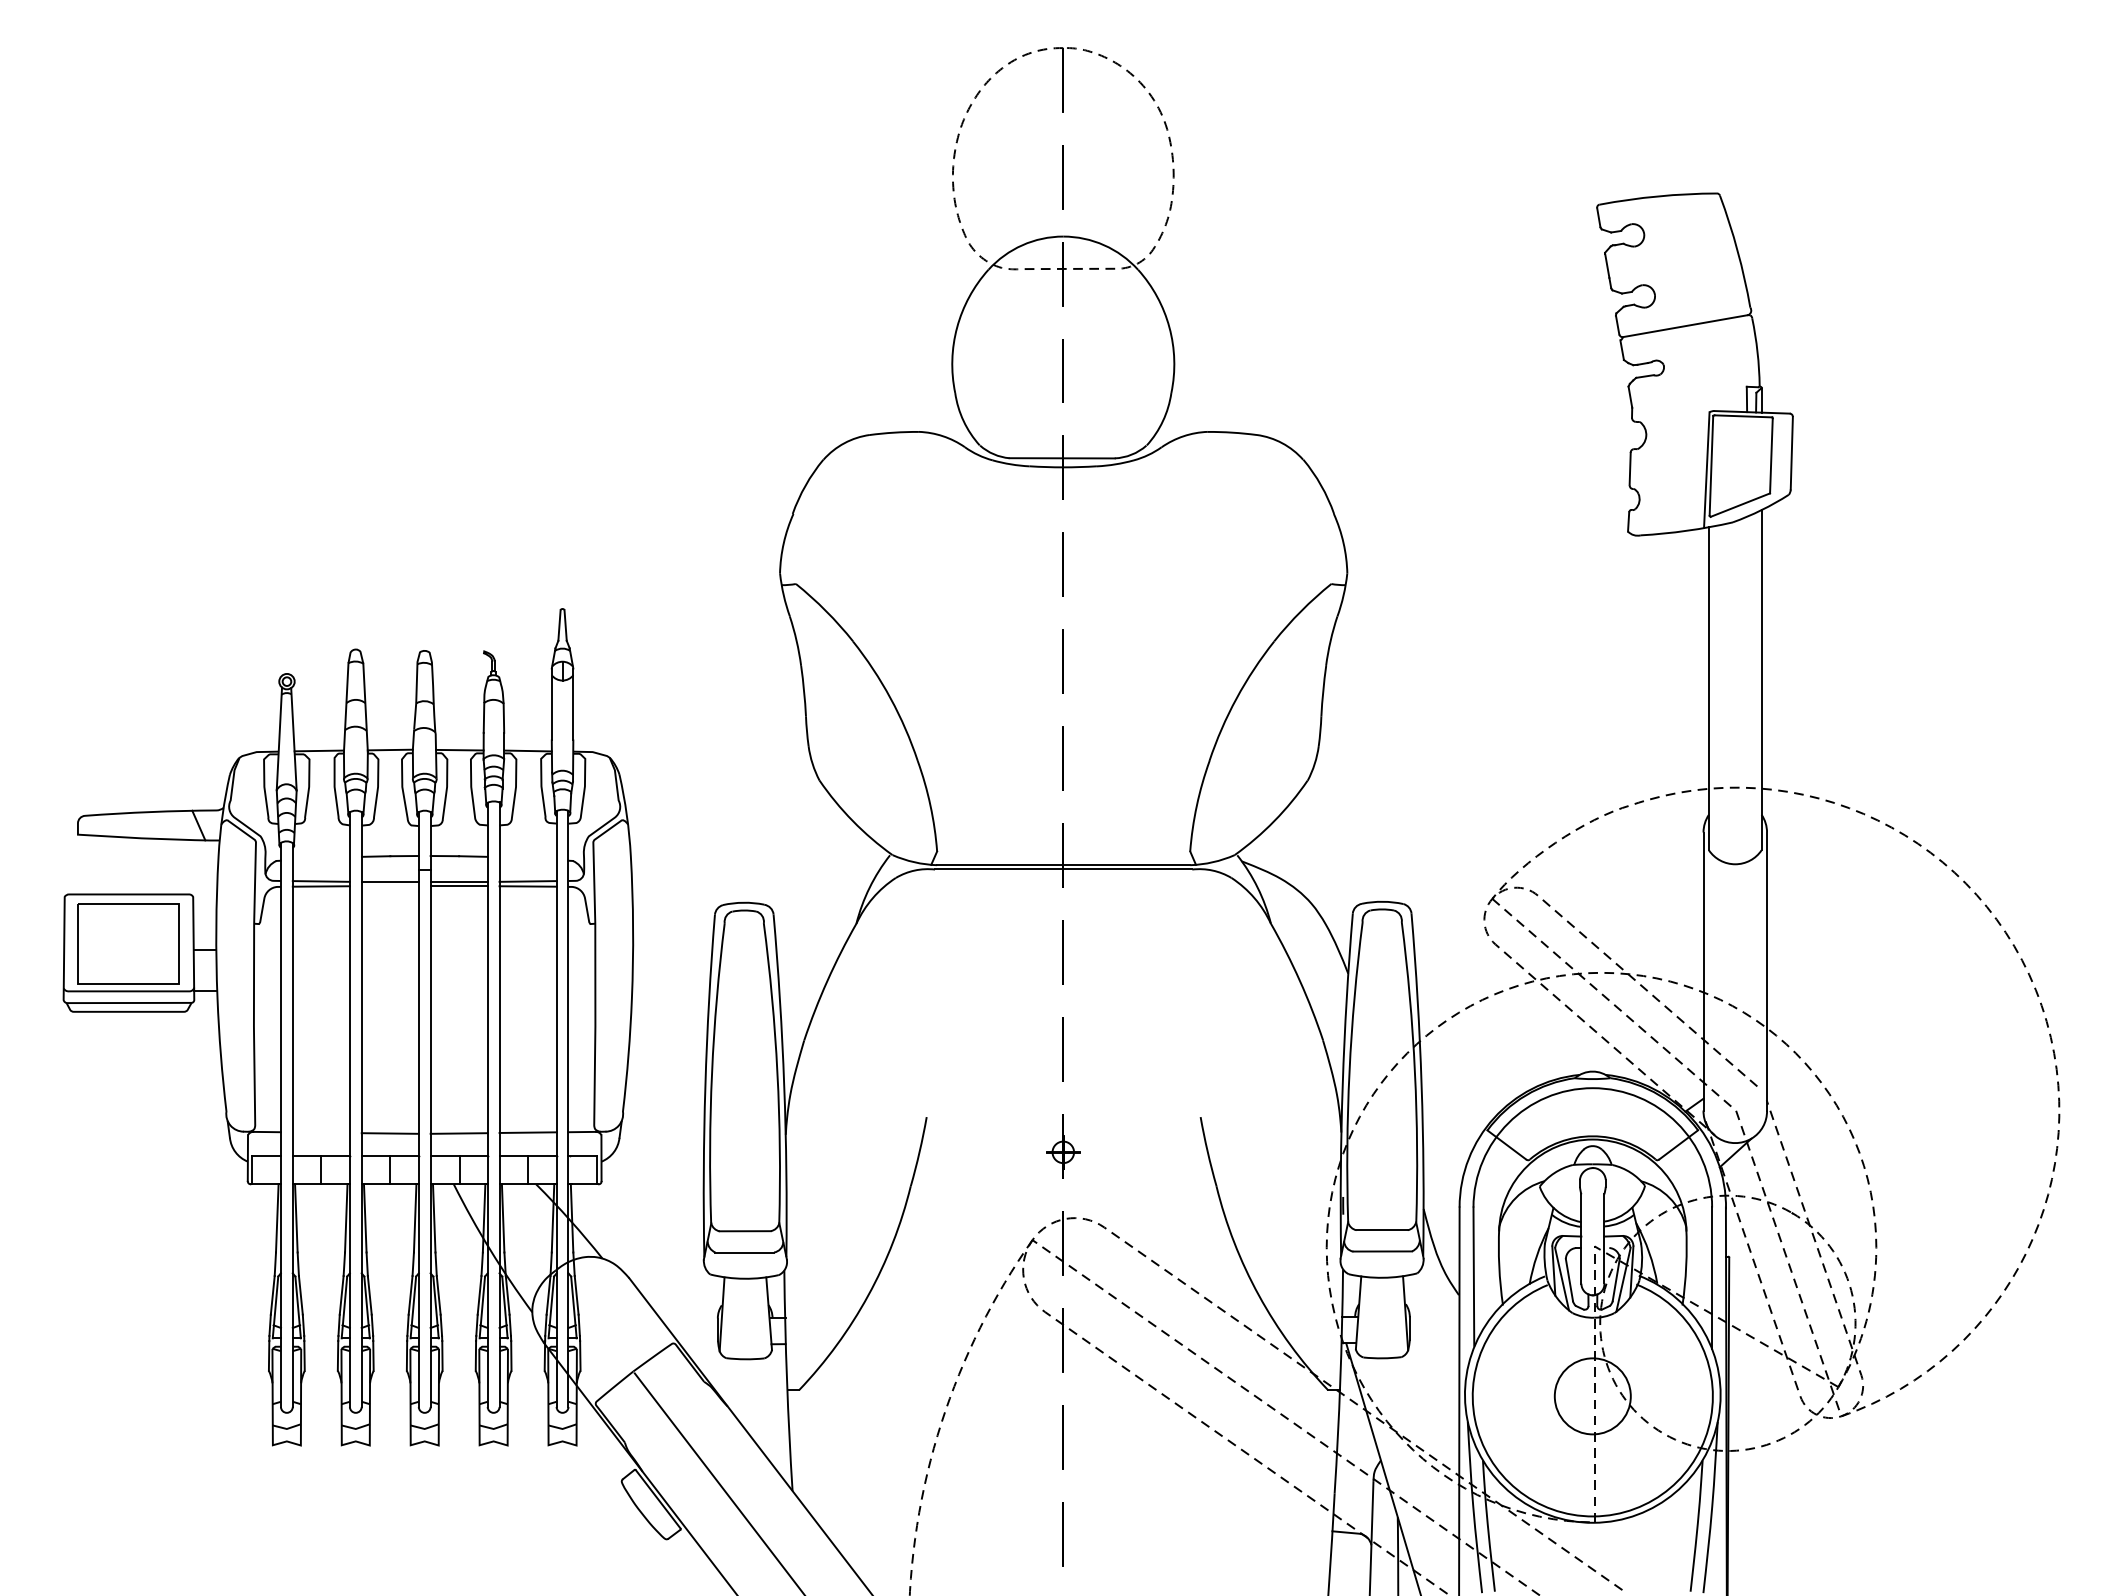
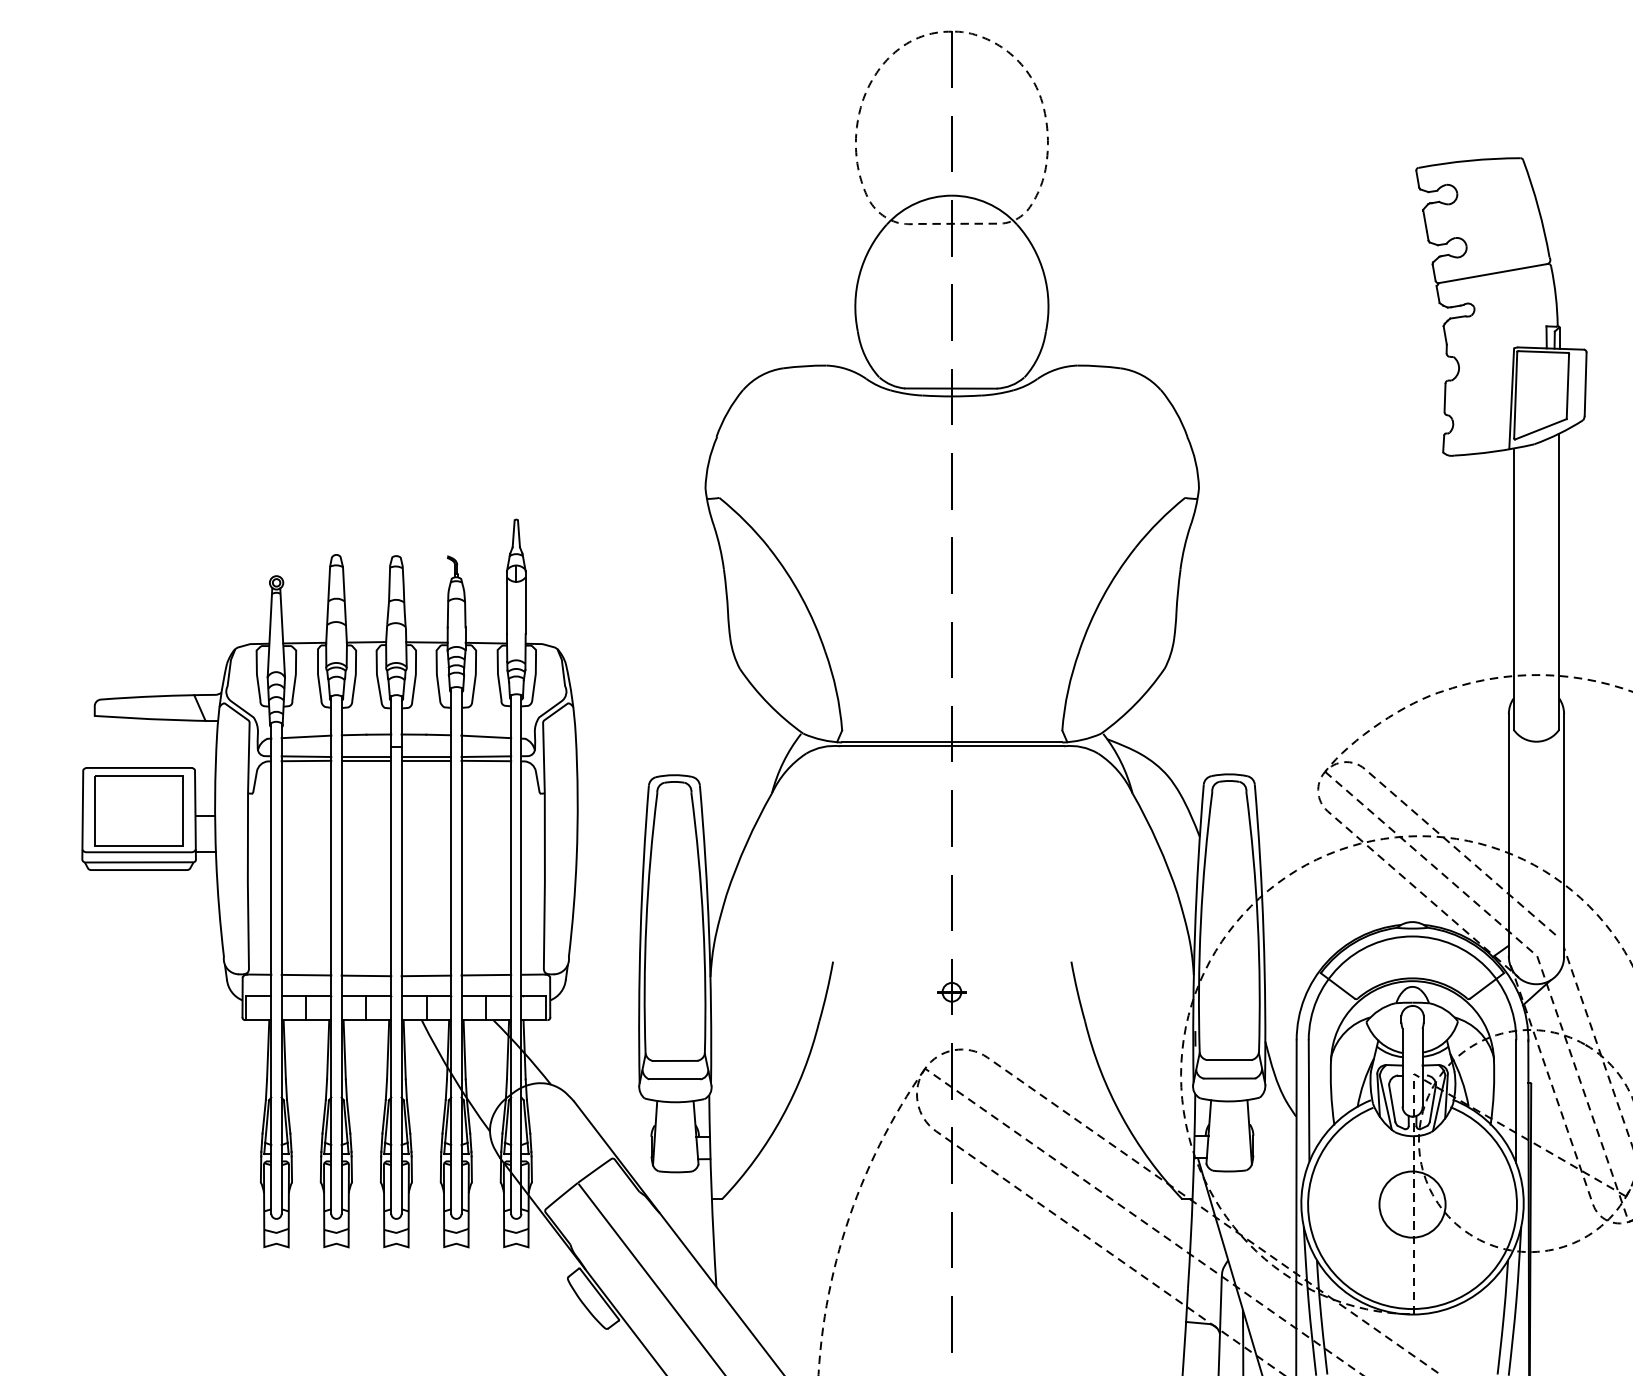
line: (320, 858) -> (305, 736), added
line: (527, 858) -> (485, 736), added
line: (389, 886) -> (365, 761), added
line: (320, 1132) -> (305, 975), added

